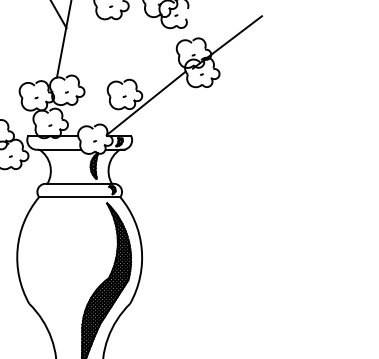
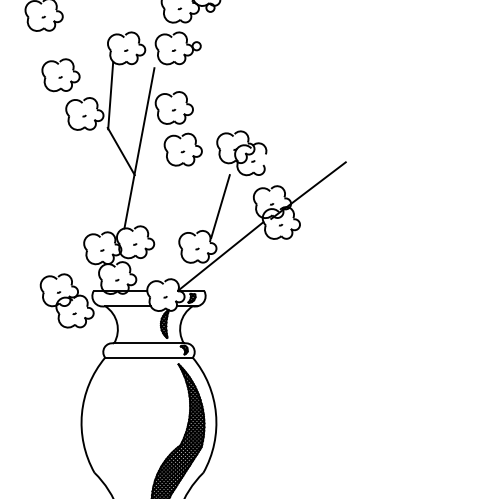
line: (145, 57) -> (220, 206), added

